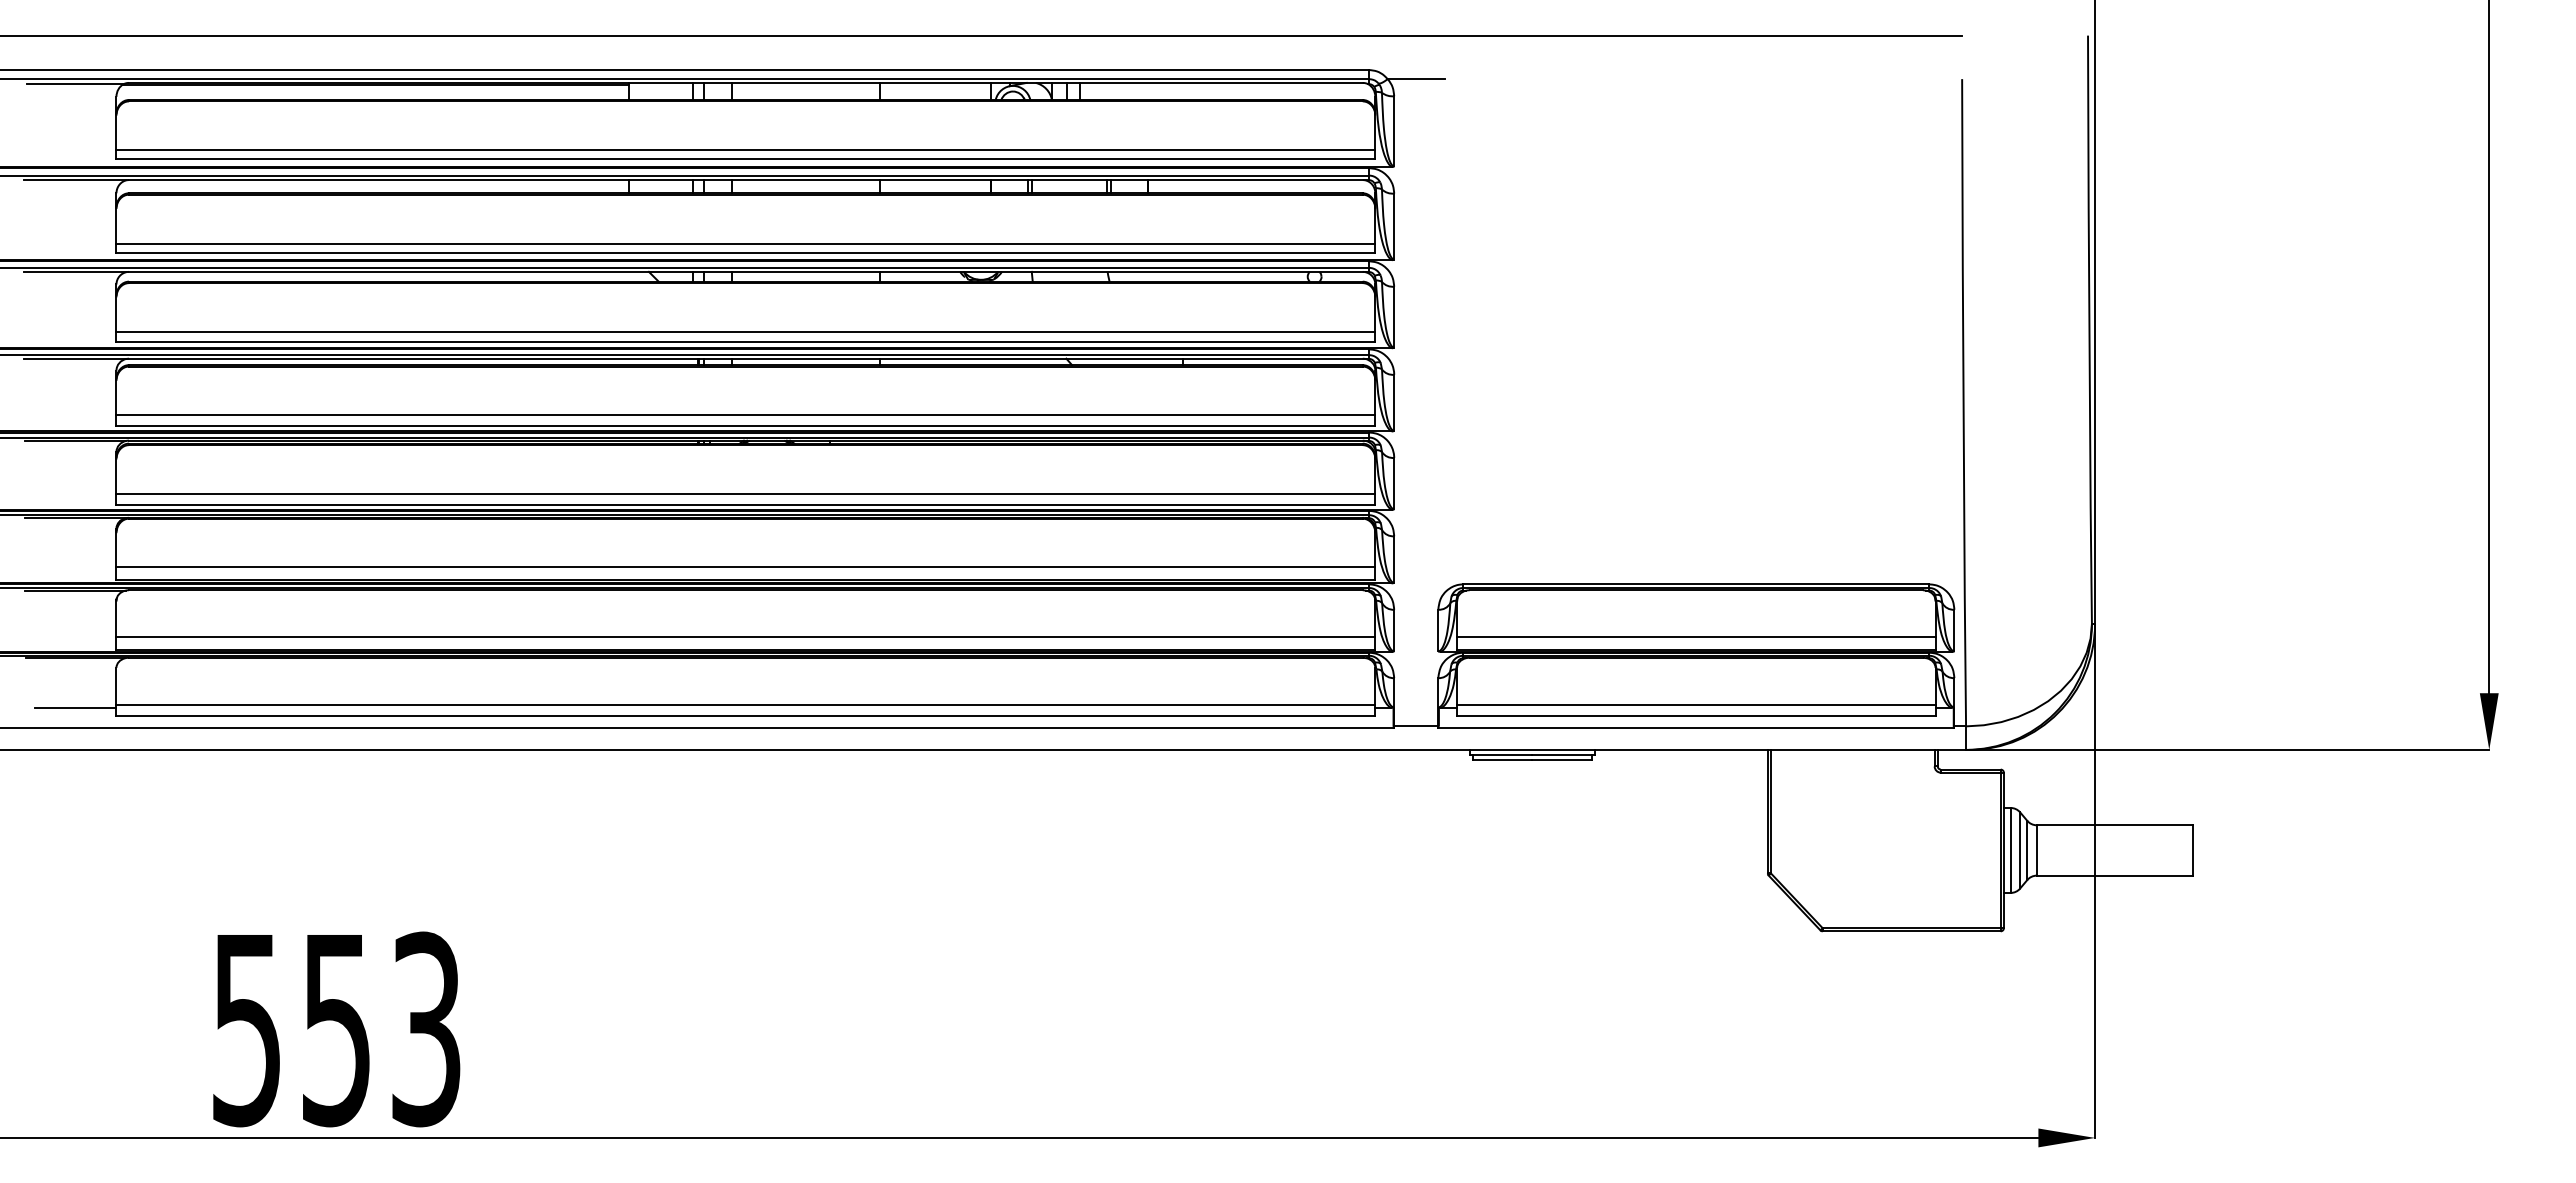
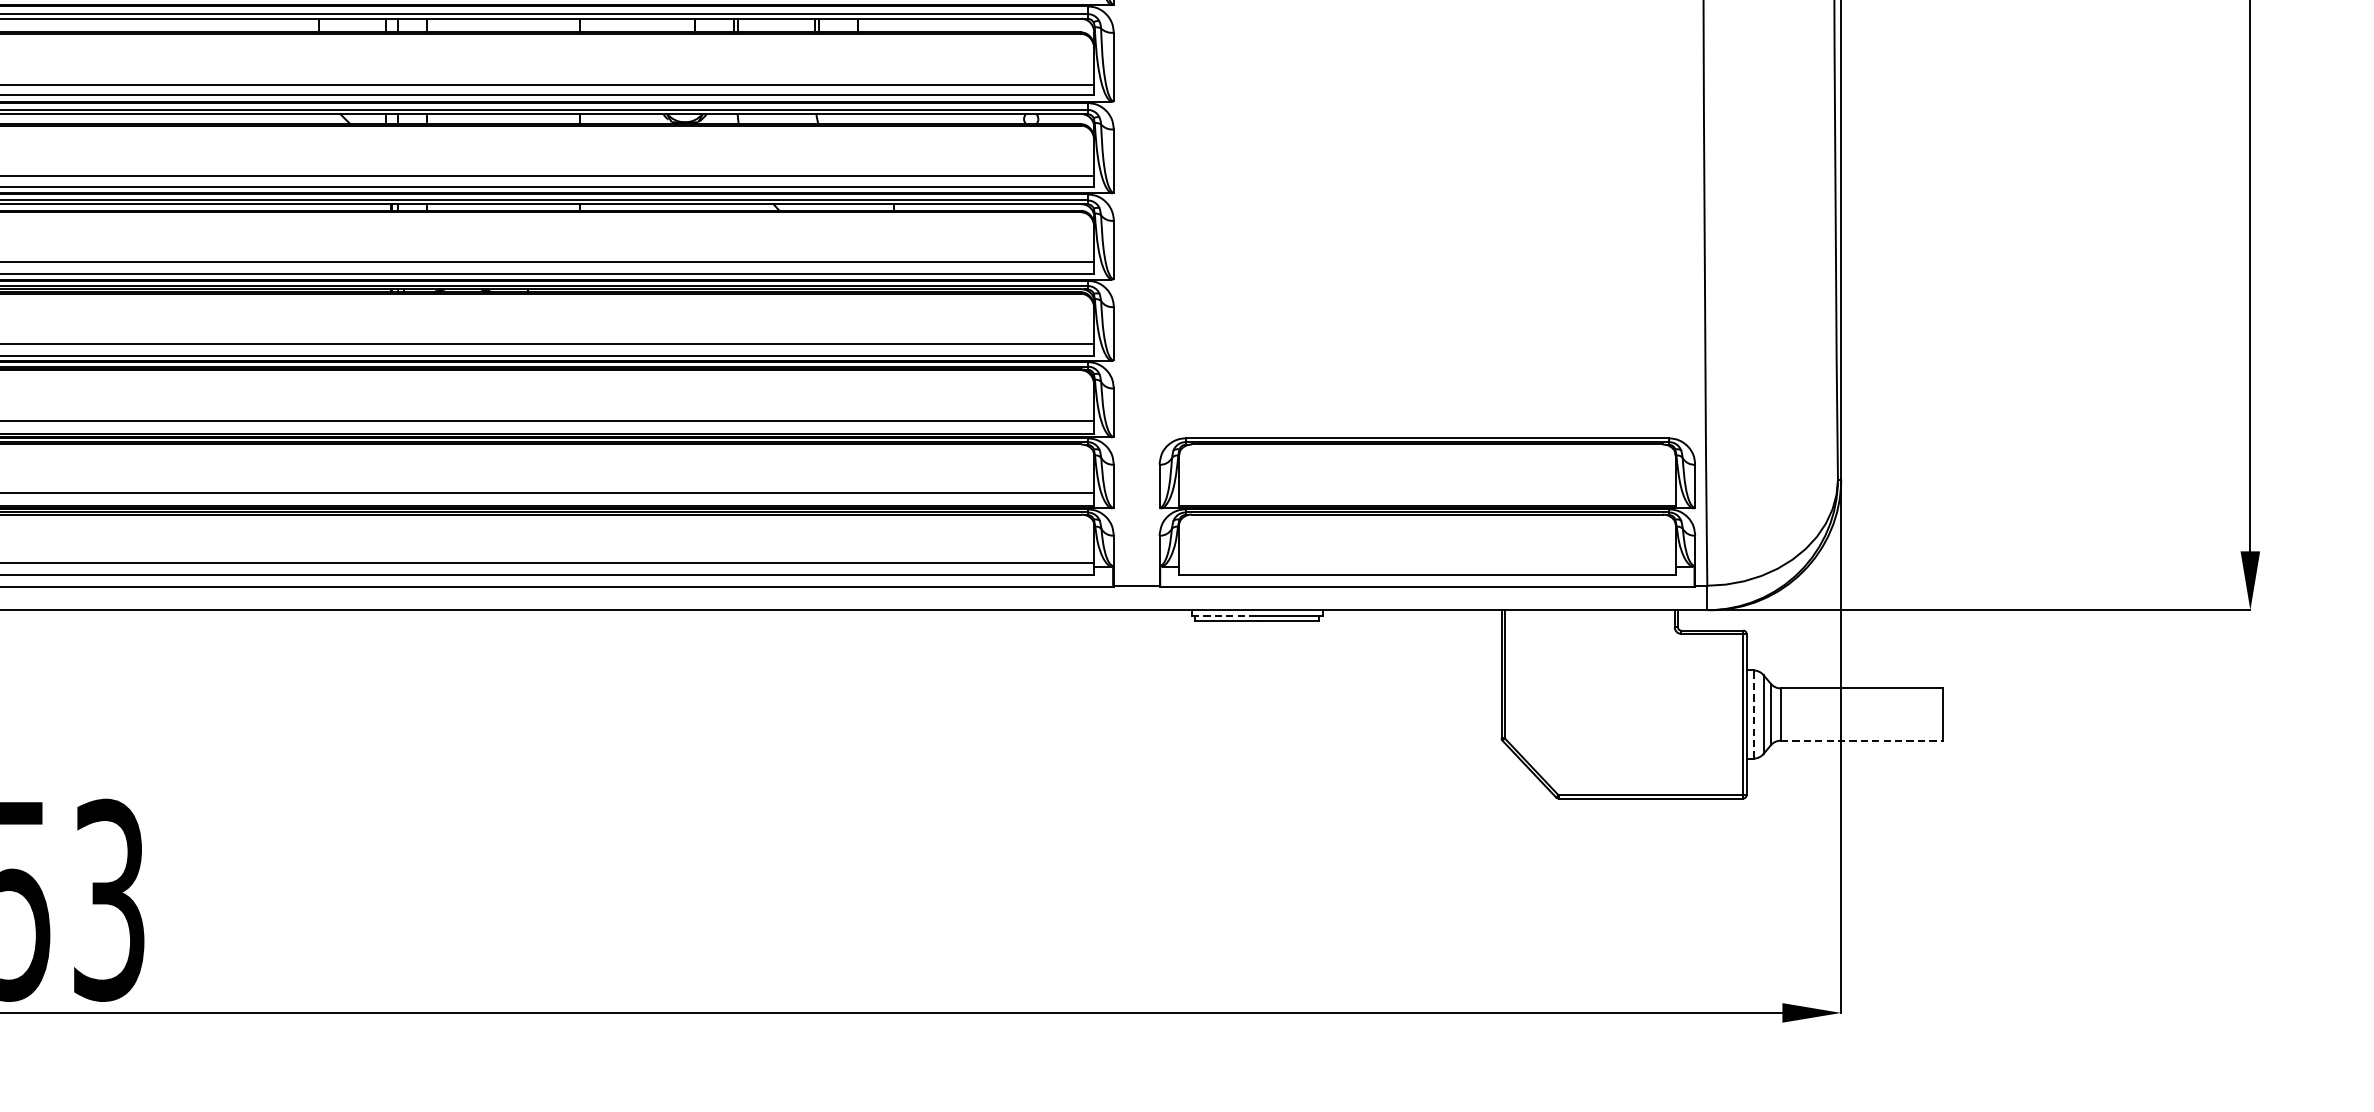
line: (1696, 637) -> (1427, 493), removed
line: (1696, 704) -> (1427, 563), removed
line: (1501, 755) -> (1225, 616), solid -> dashed
line: (2010, 849) -> (1753, 713), solid -> dashed
line: (2114, 875) -> (1861, 740), solid -> dashed

